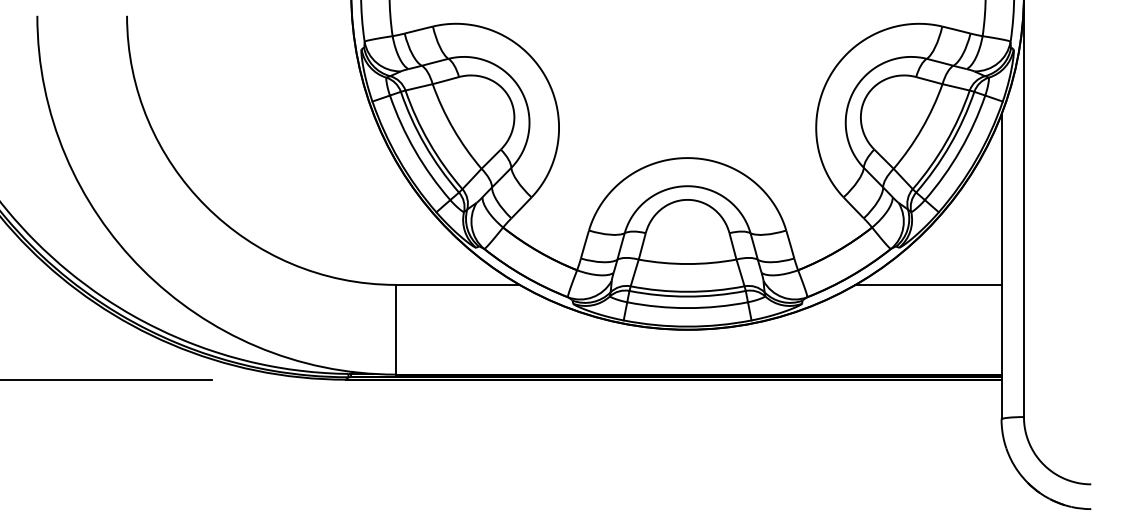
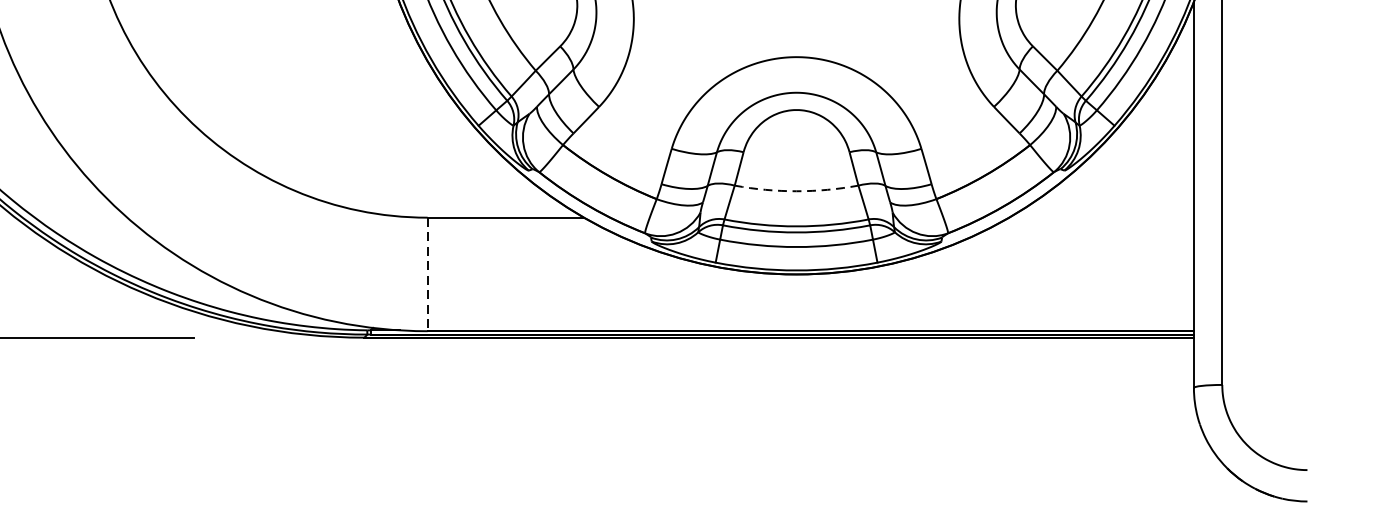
arc: (687, 264) -> (796, 191), solid -> dashed
line: (928, 284) -> (1101, 217), removed
line: (396, 329) -> (428, 274), solid -> dashed

